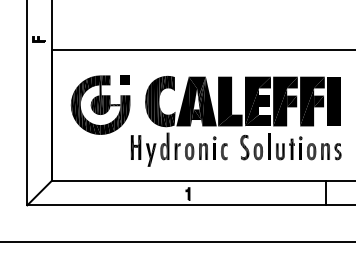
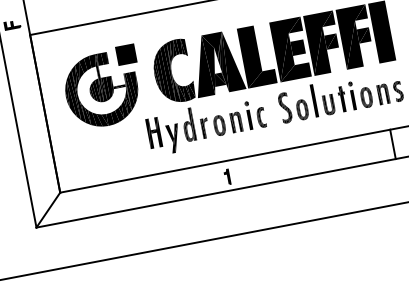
part: (124, 79) -> (124, 53), size x1.6

